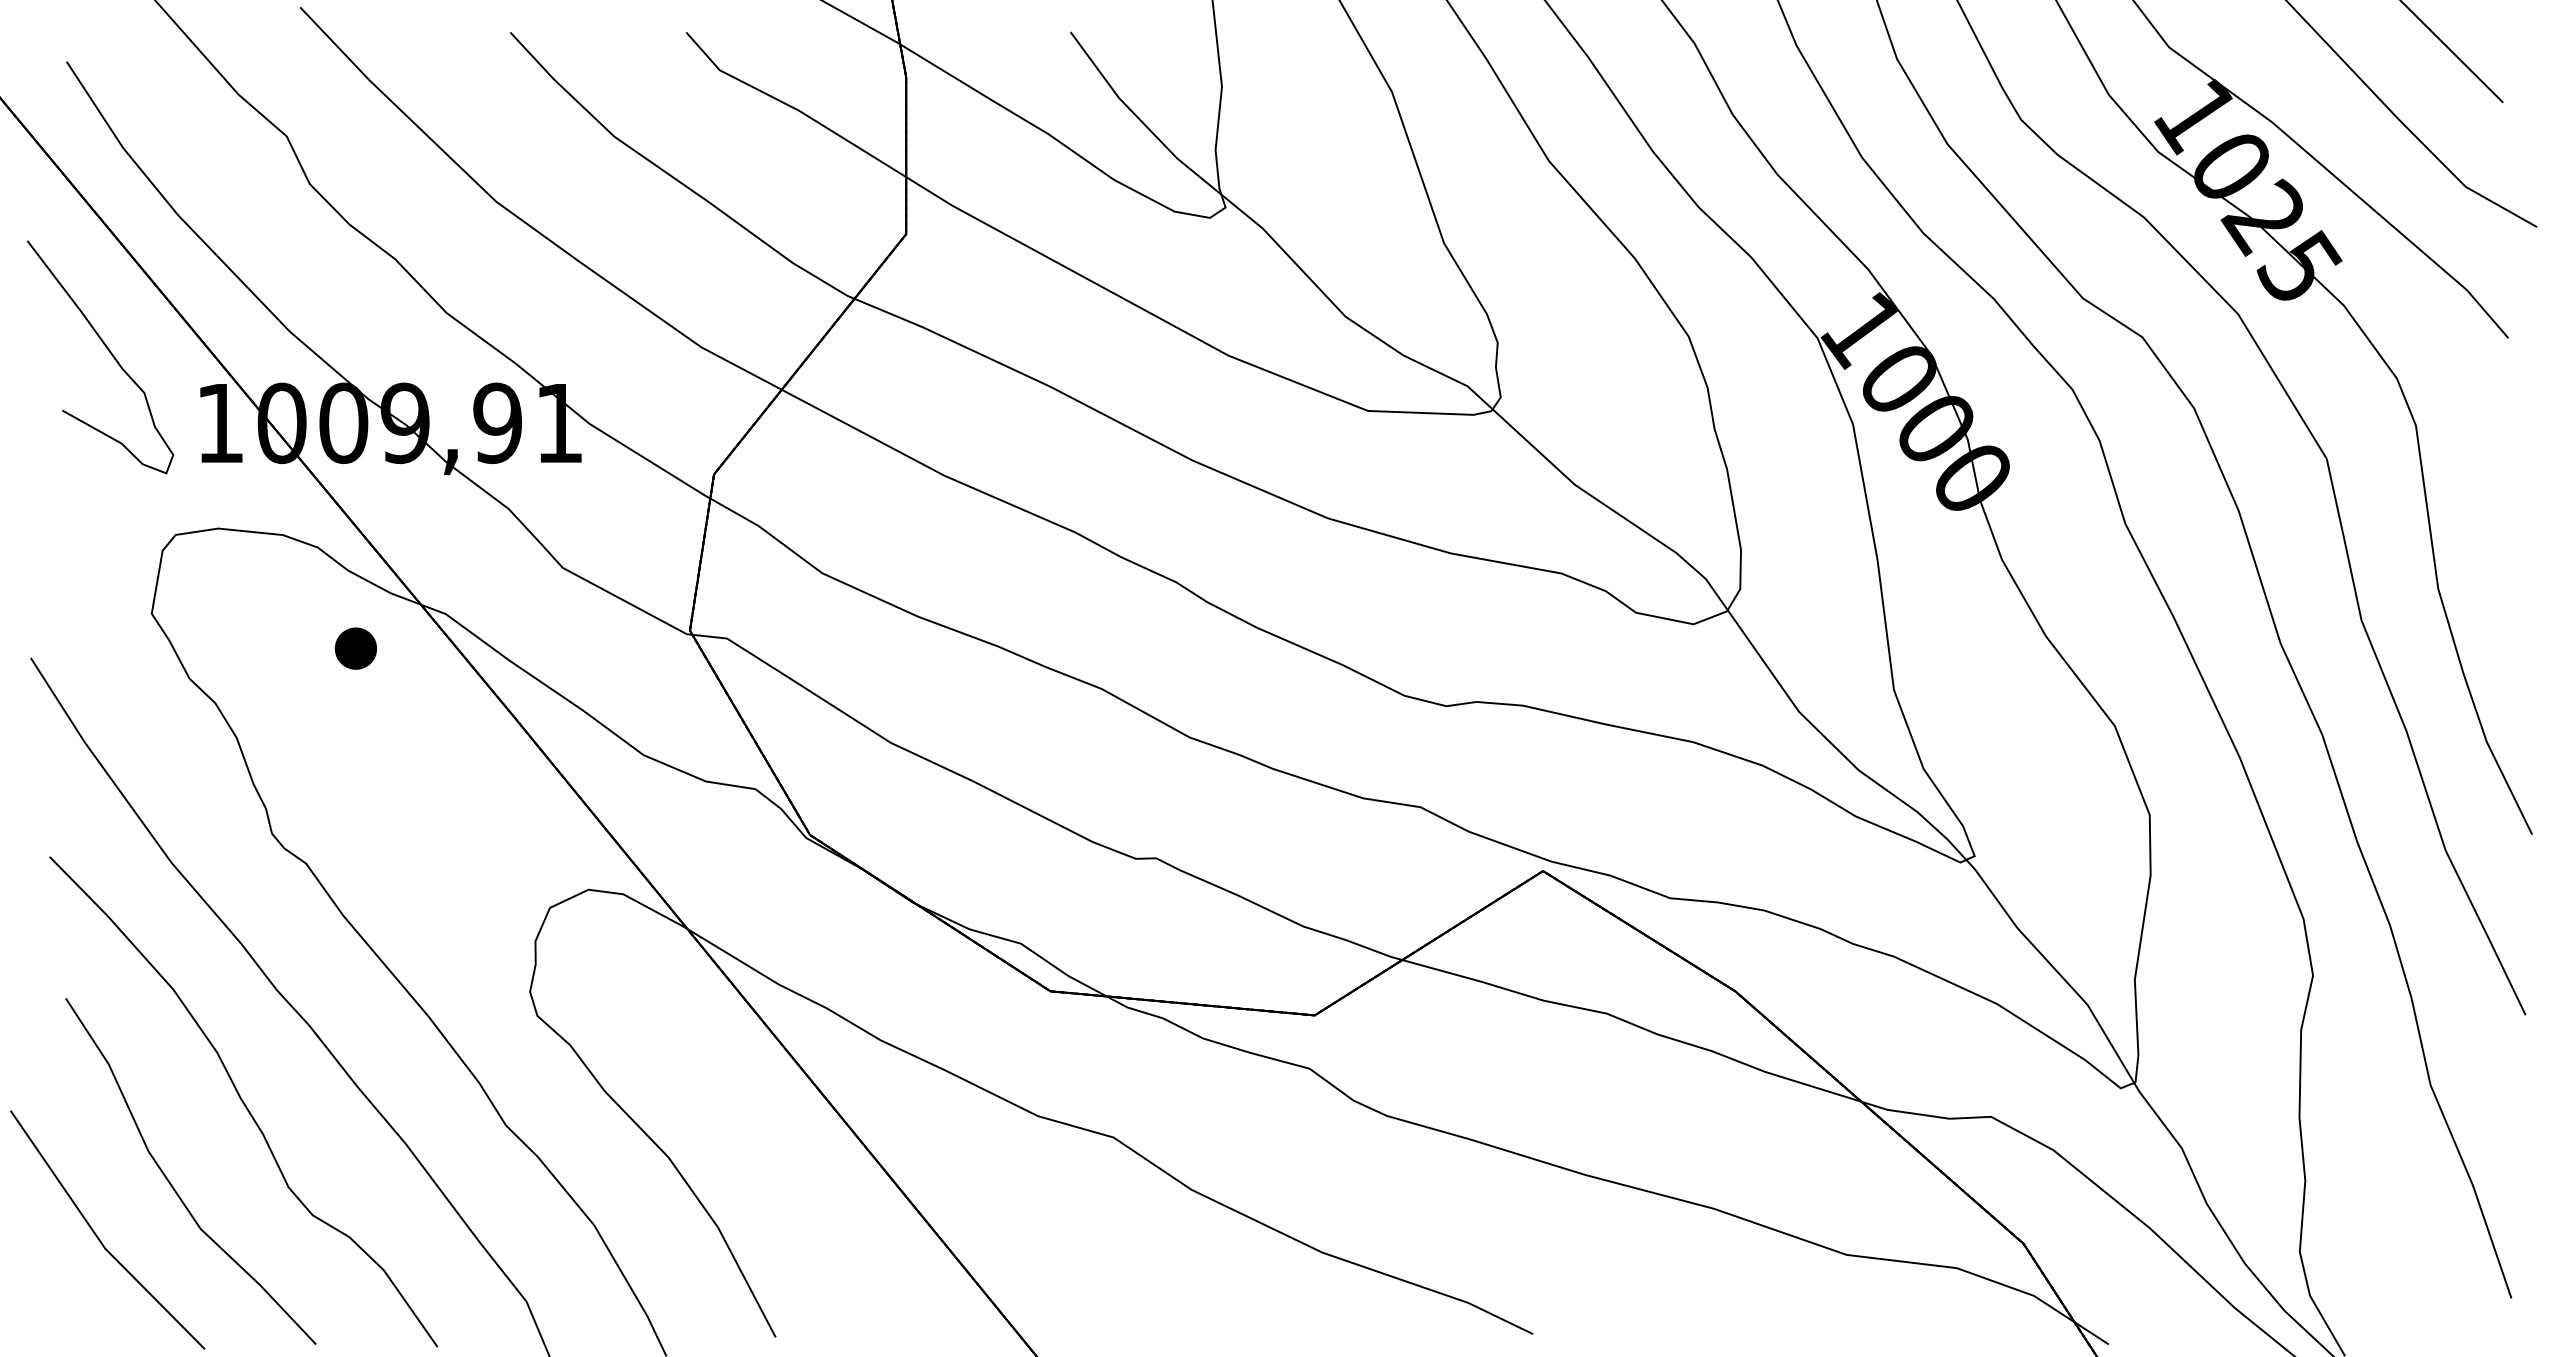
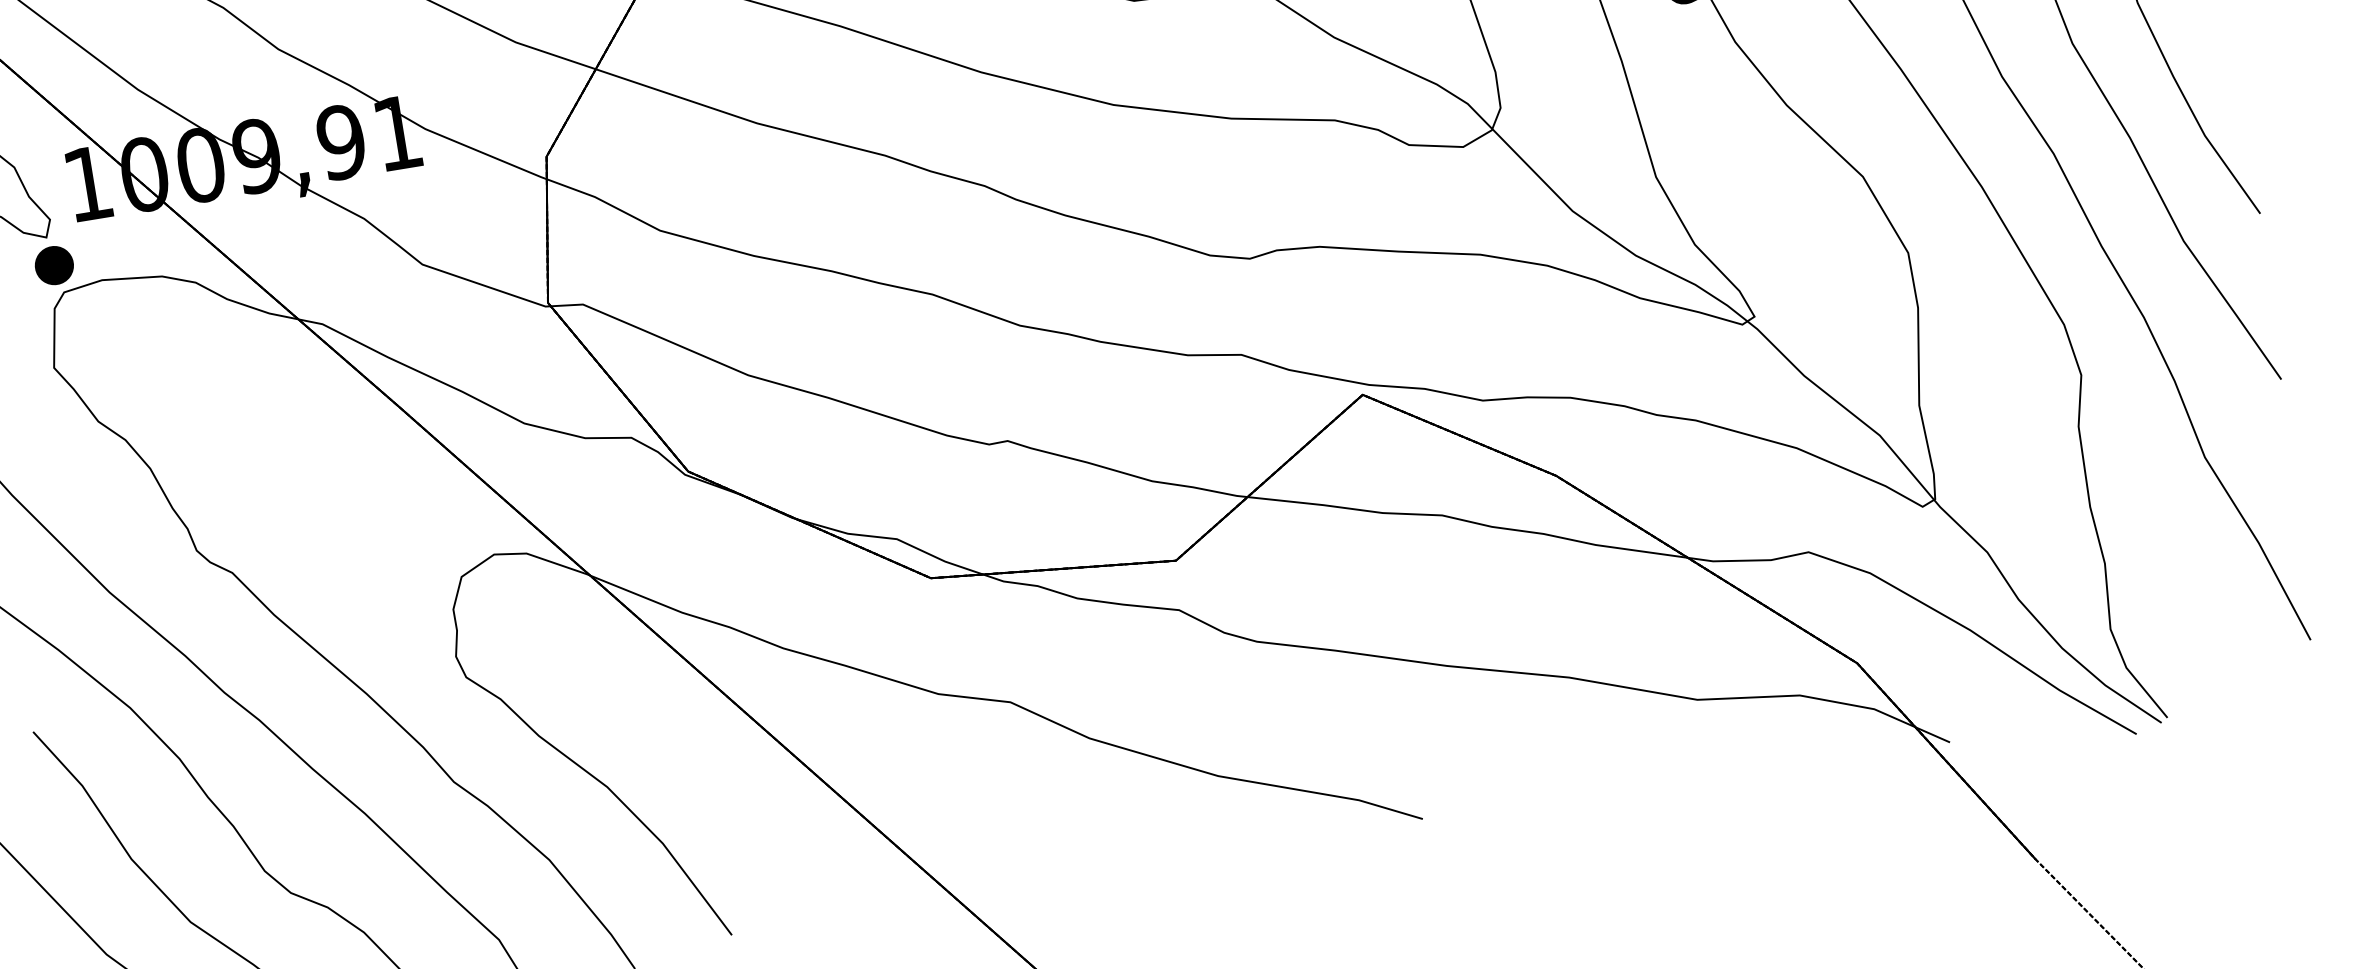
part: (355, 648) -> (53, 265), moved

